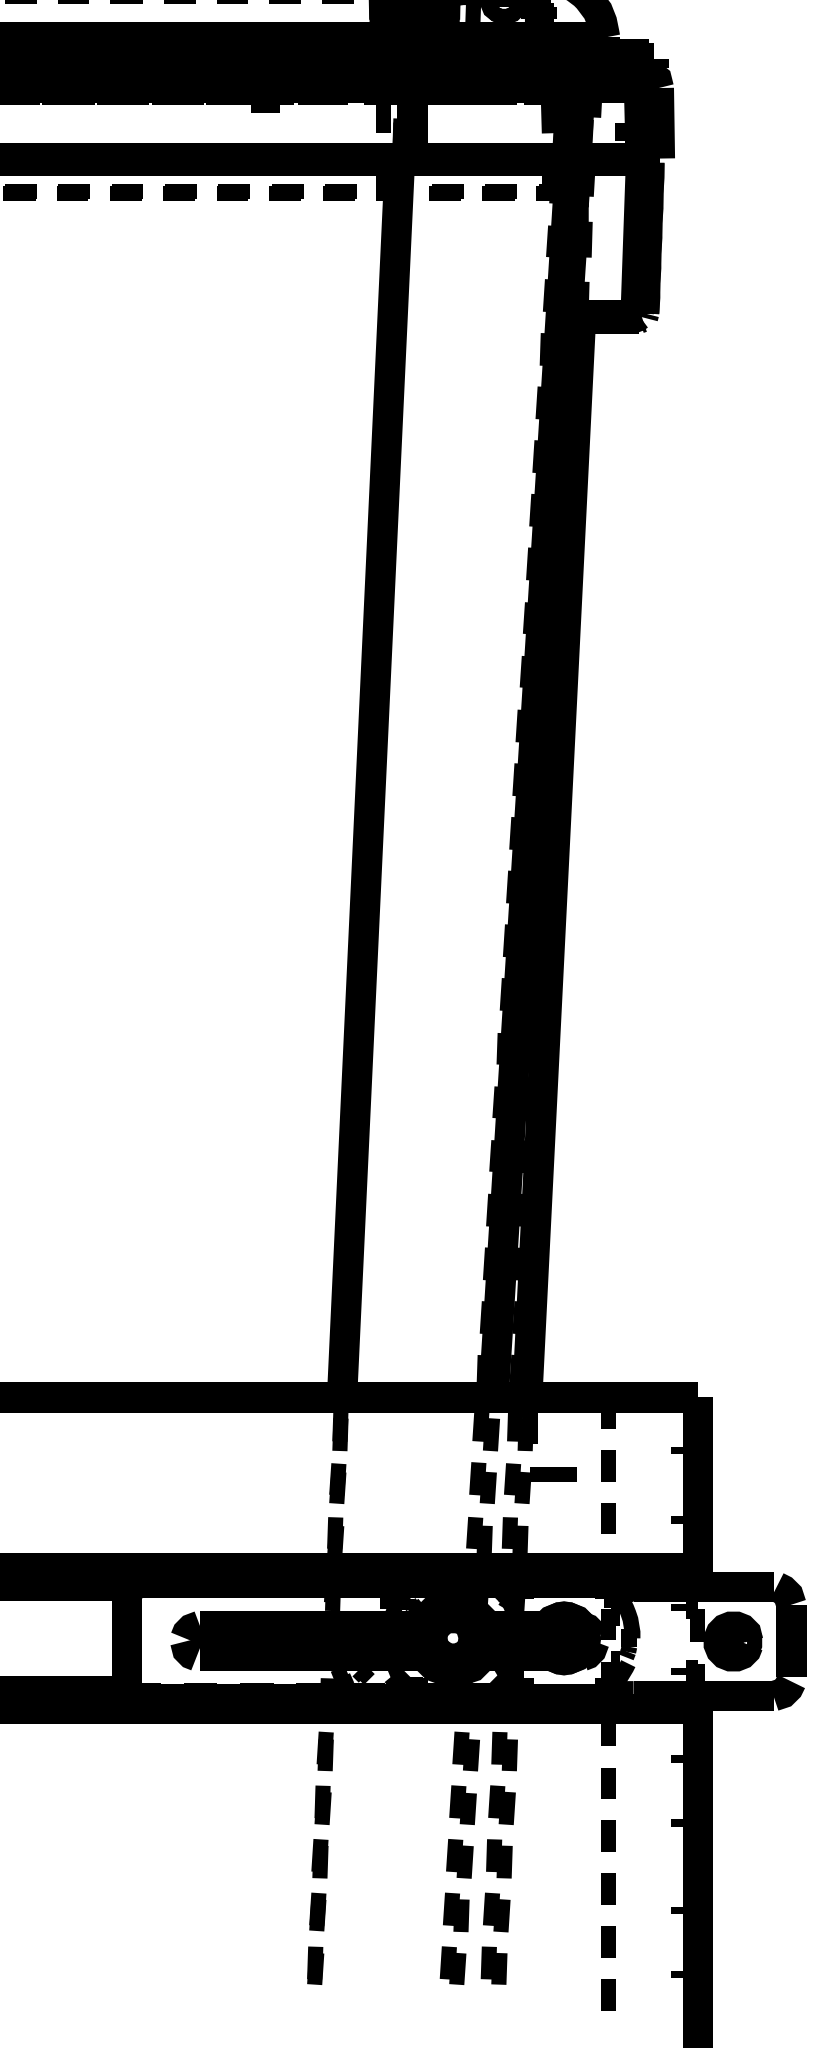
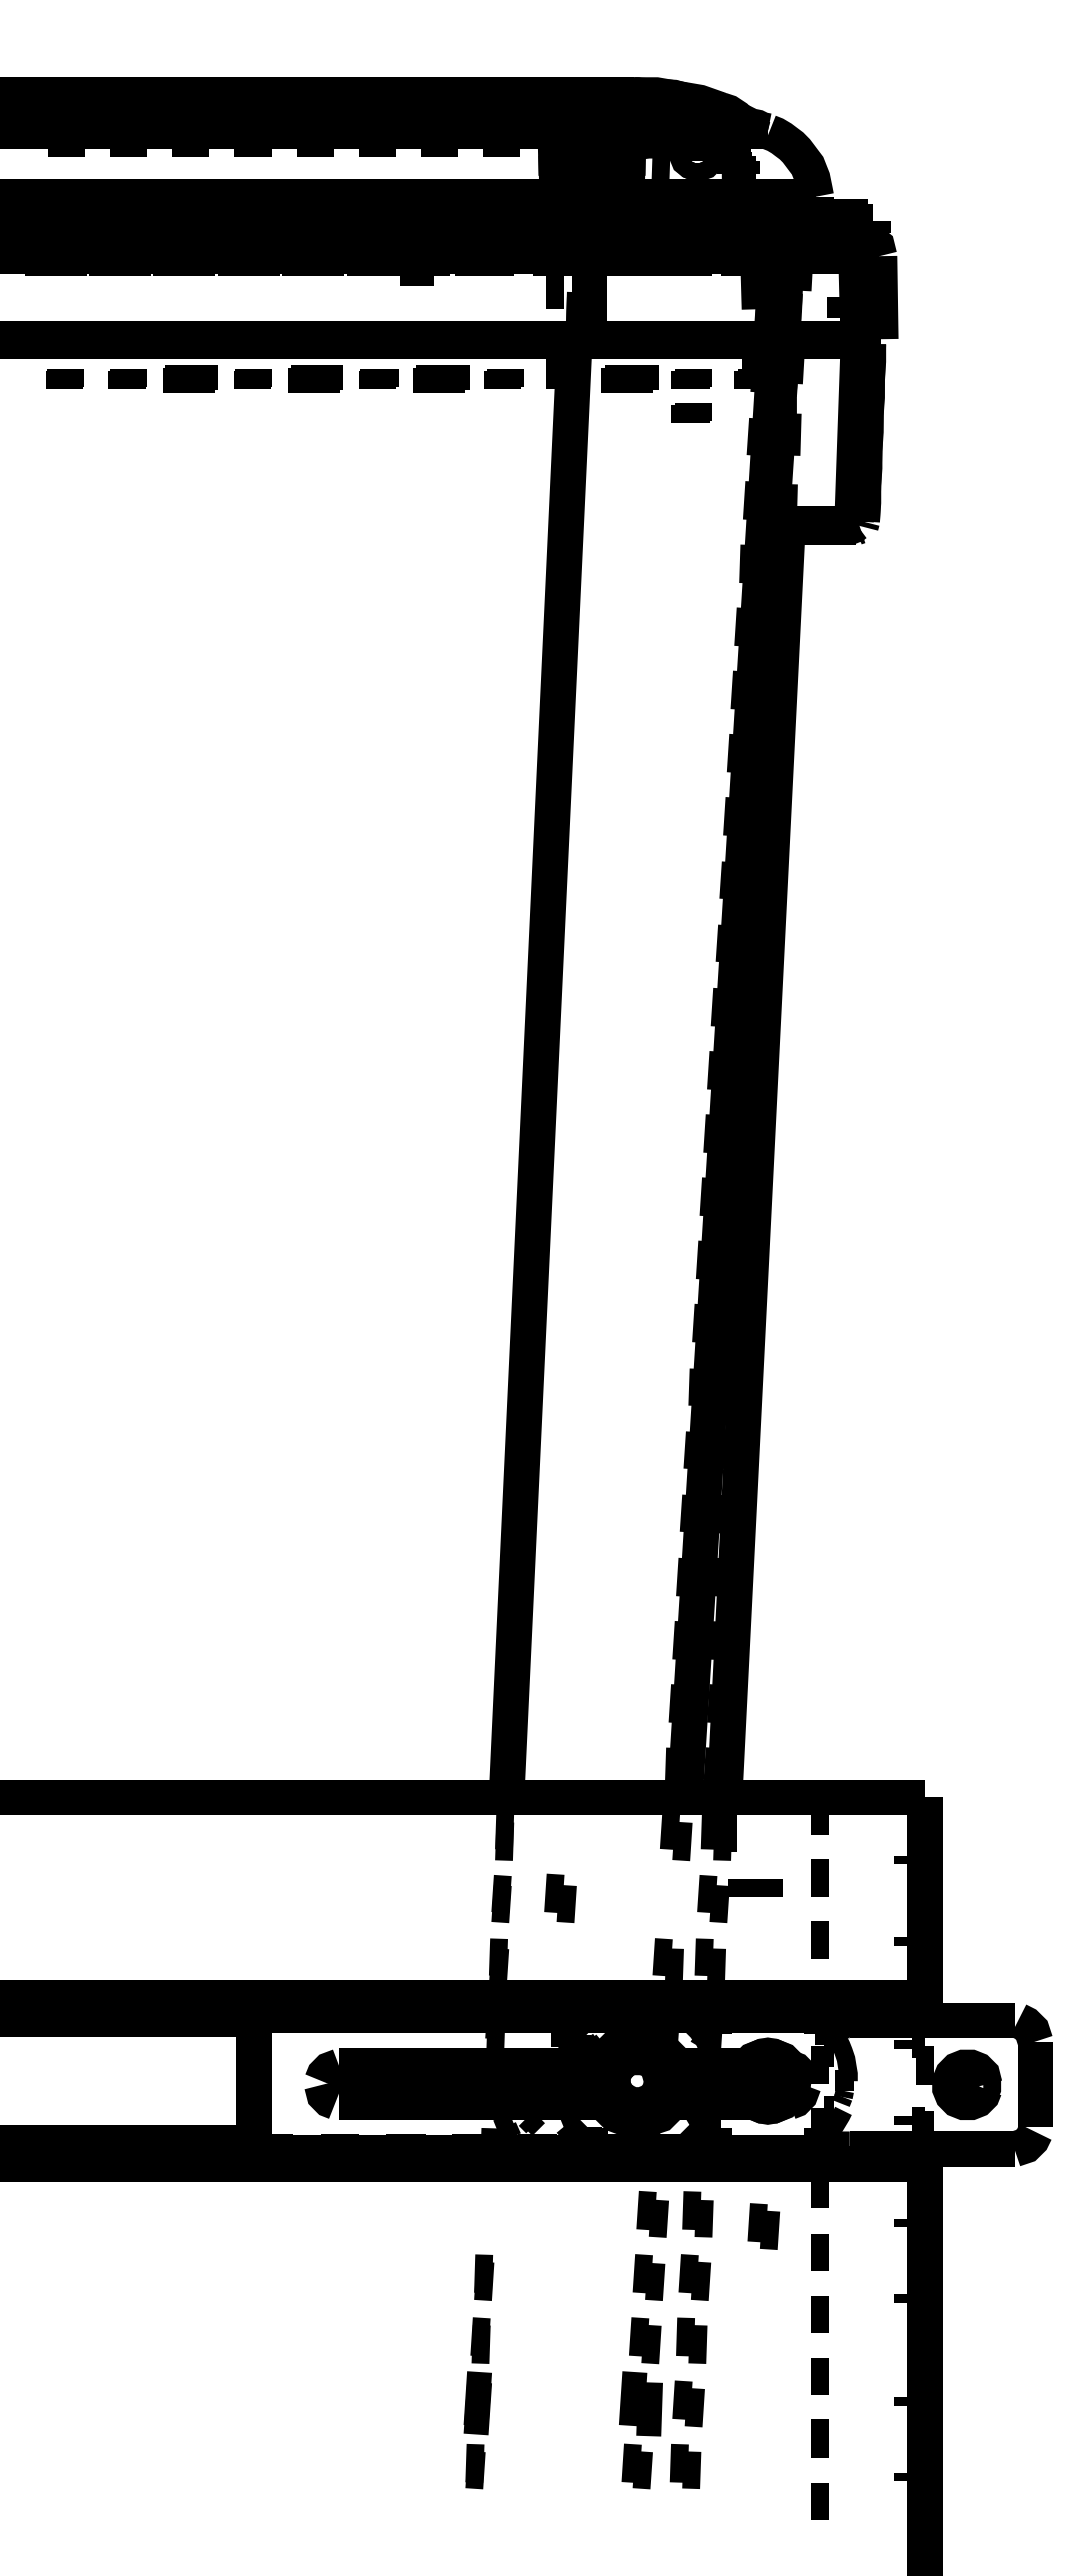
part: (73, 191) -> (190, 378), size x1.4
part: (179, 191) -> (315, 378), size x1.4
part: (286, 191) -> (441, 378), size x1.4
part: (446, 191) -> (629, 378), size x1.4
part: (499, 220) -> (691, 412), added
part: (483, 1482) -> (560, 1897), moved
part: (325, 1751) -> (486, 2214), removed
part: (560, 1761) -> (763, 2226), added
part: (318, 1912) -> (478, 2403), size x1.4
part: (455, 1912) -> (640, 2403), size x1.4

